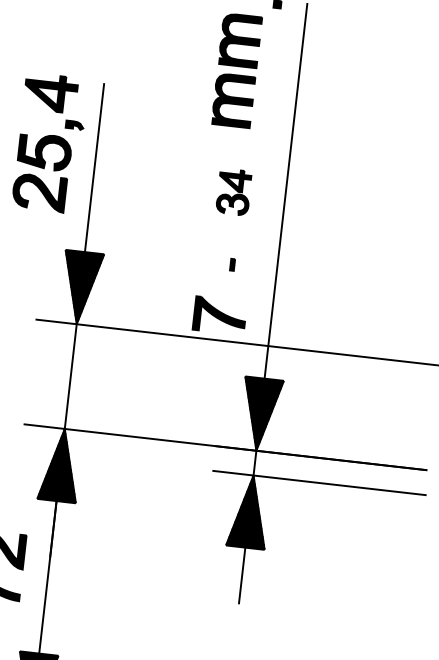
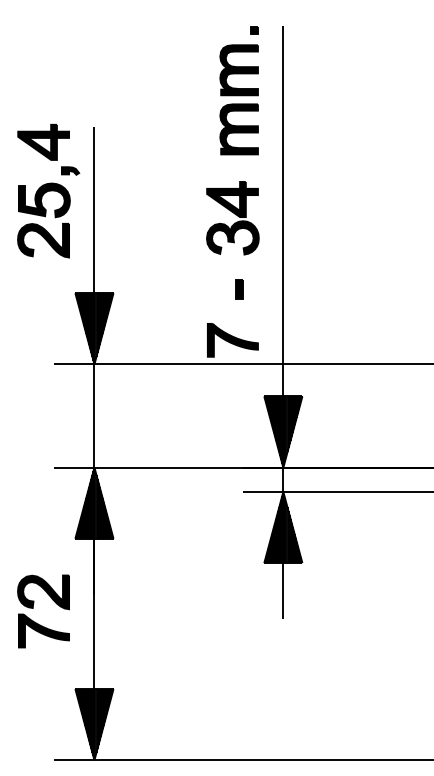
part: (236, 70) -> (238, 99), moved
part: (233, 192) -> (232, 218), size x1.67
part: (232, 265) -> (239, 289), size x1.67

